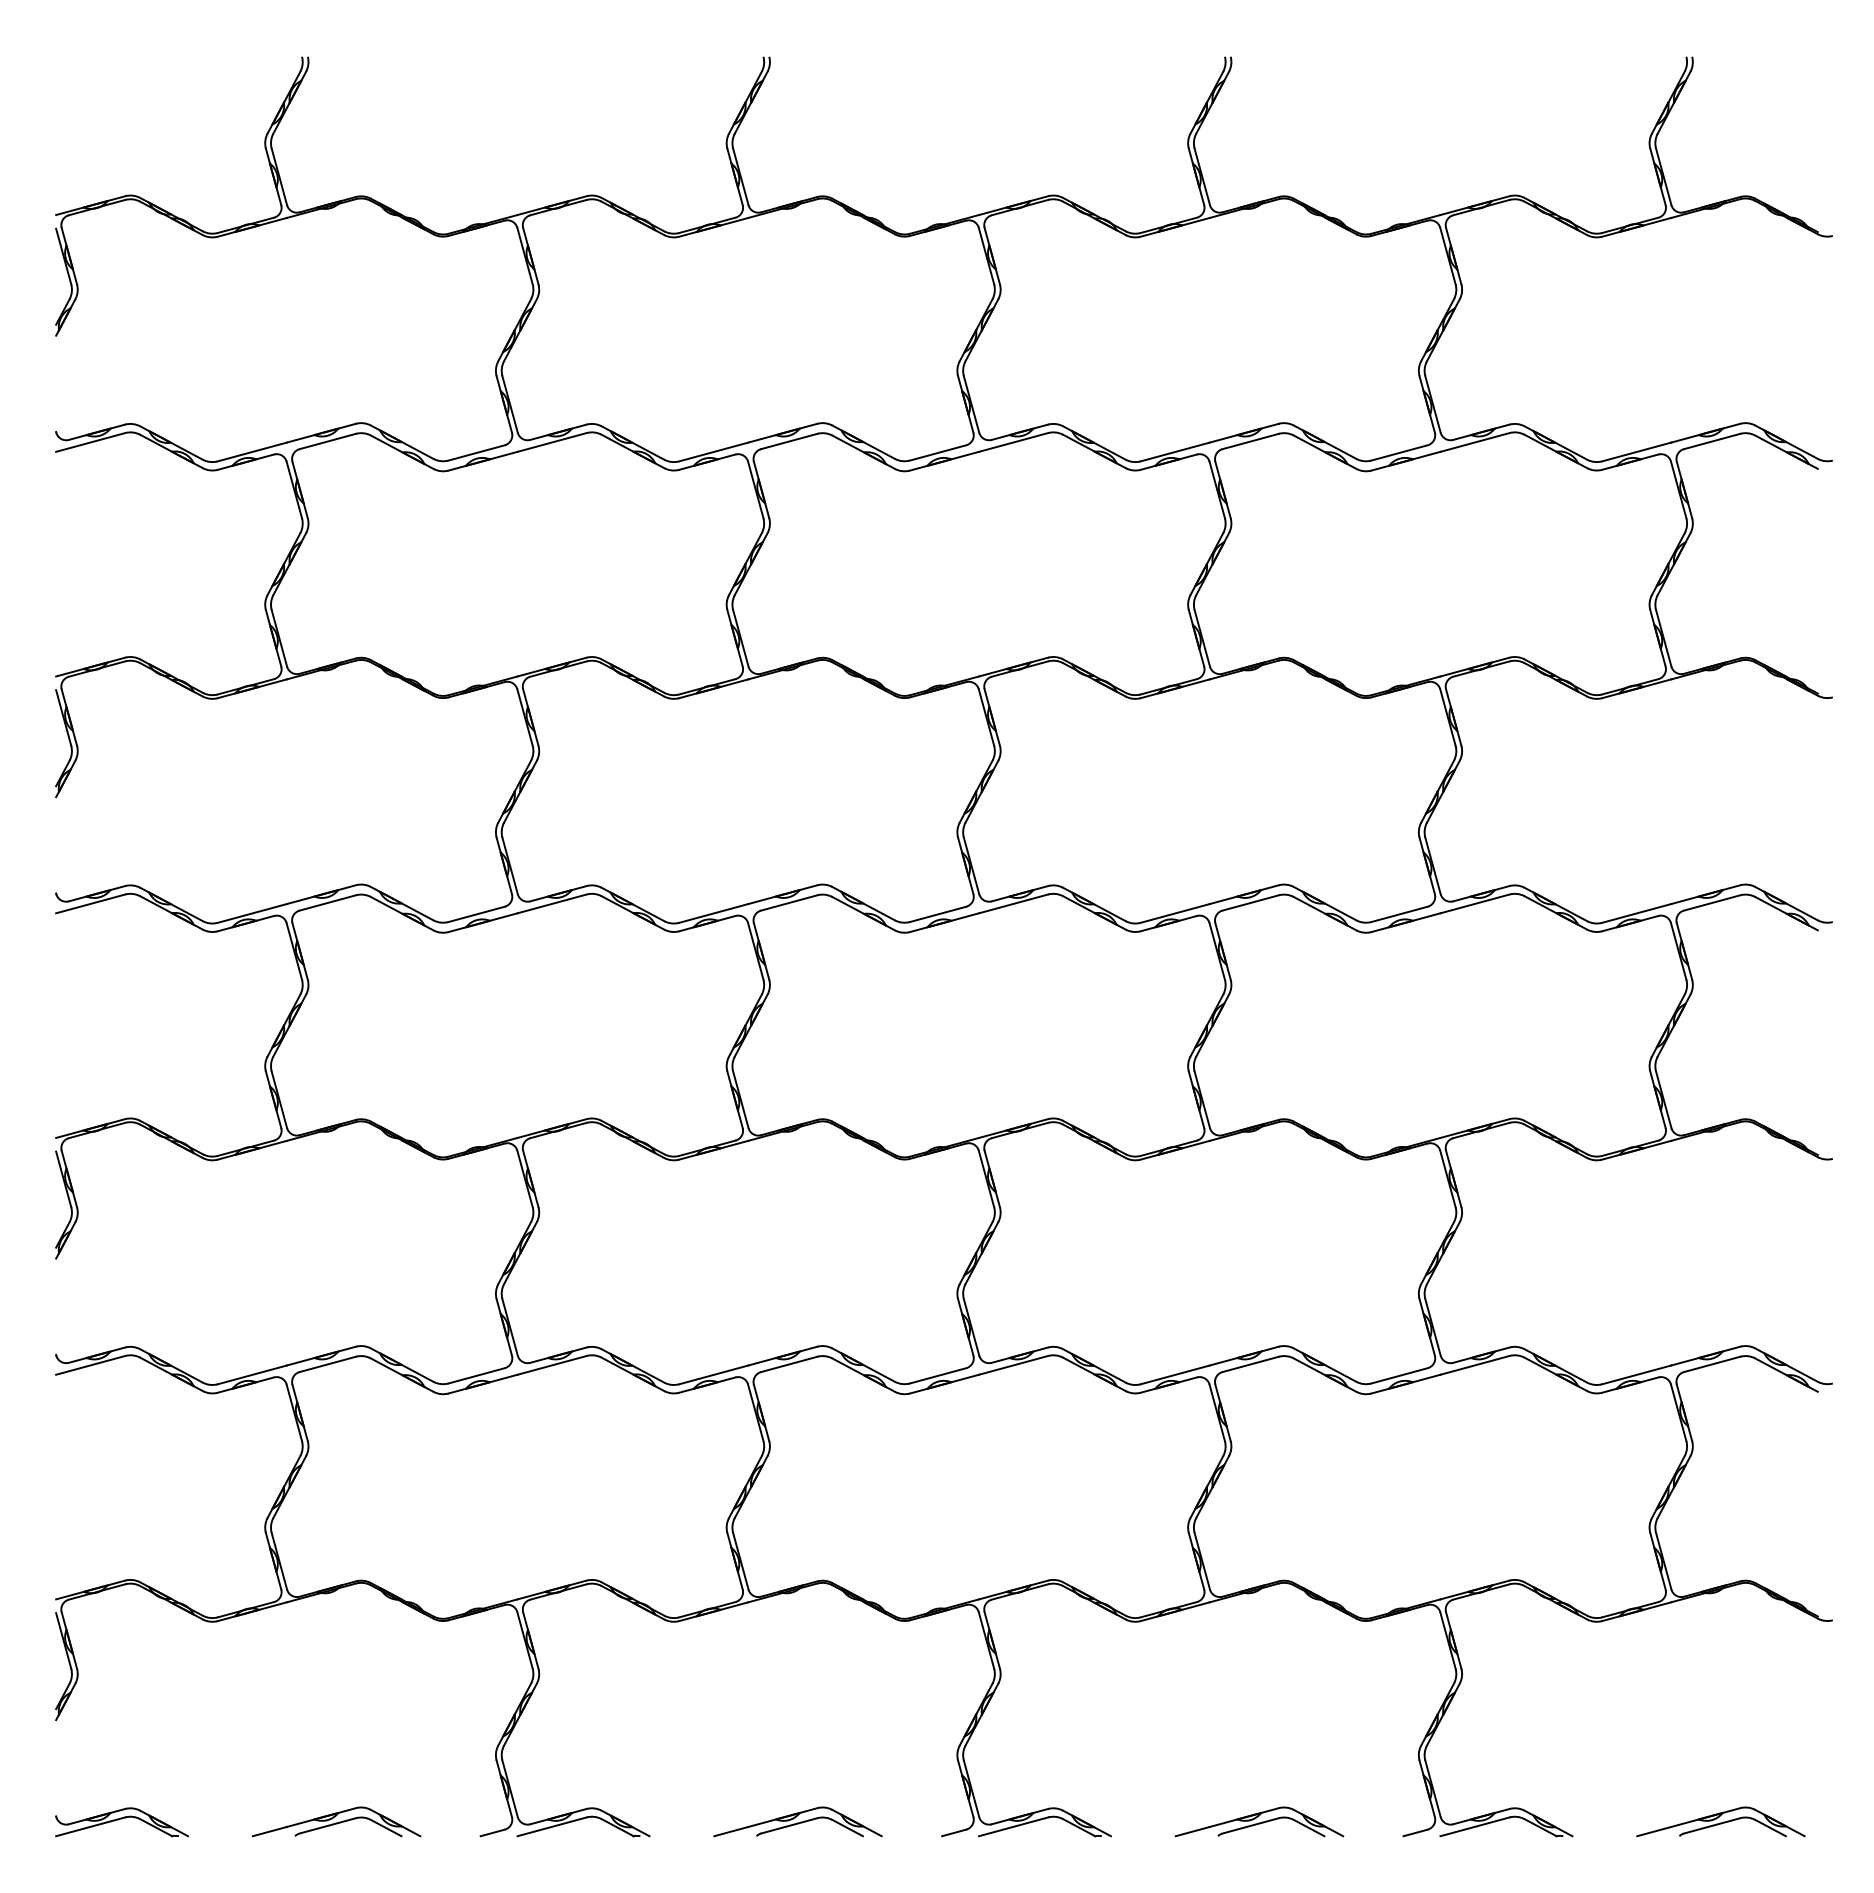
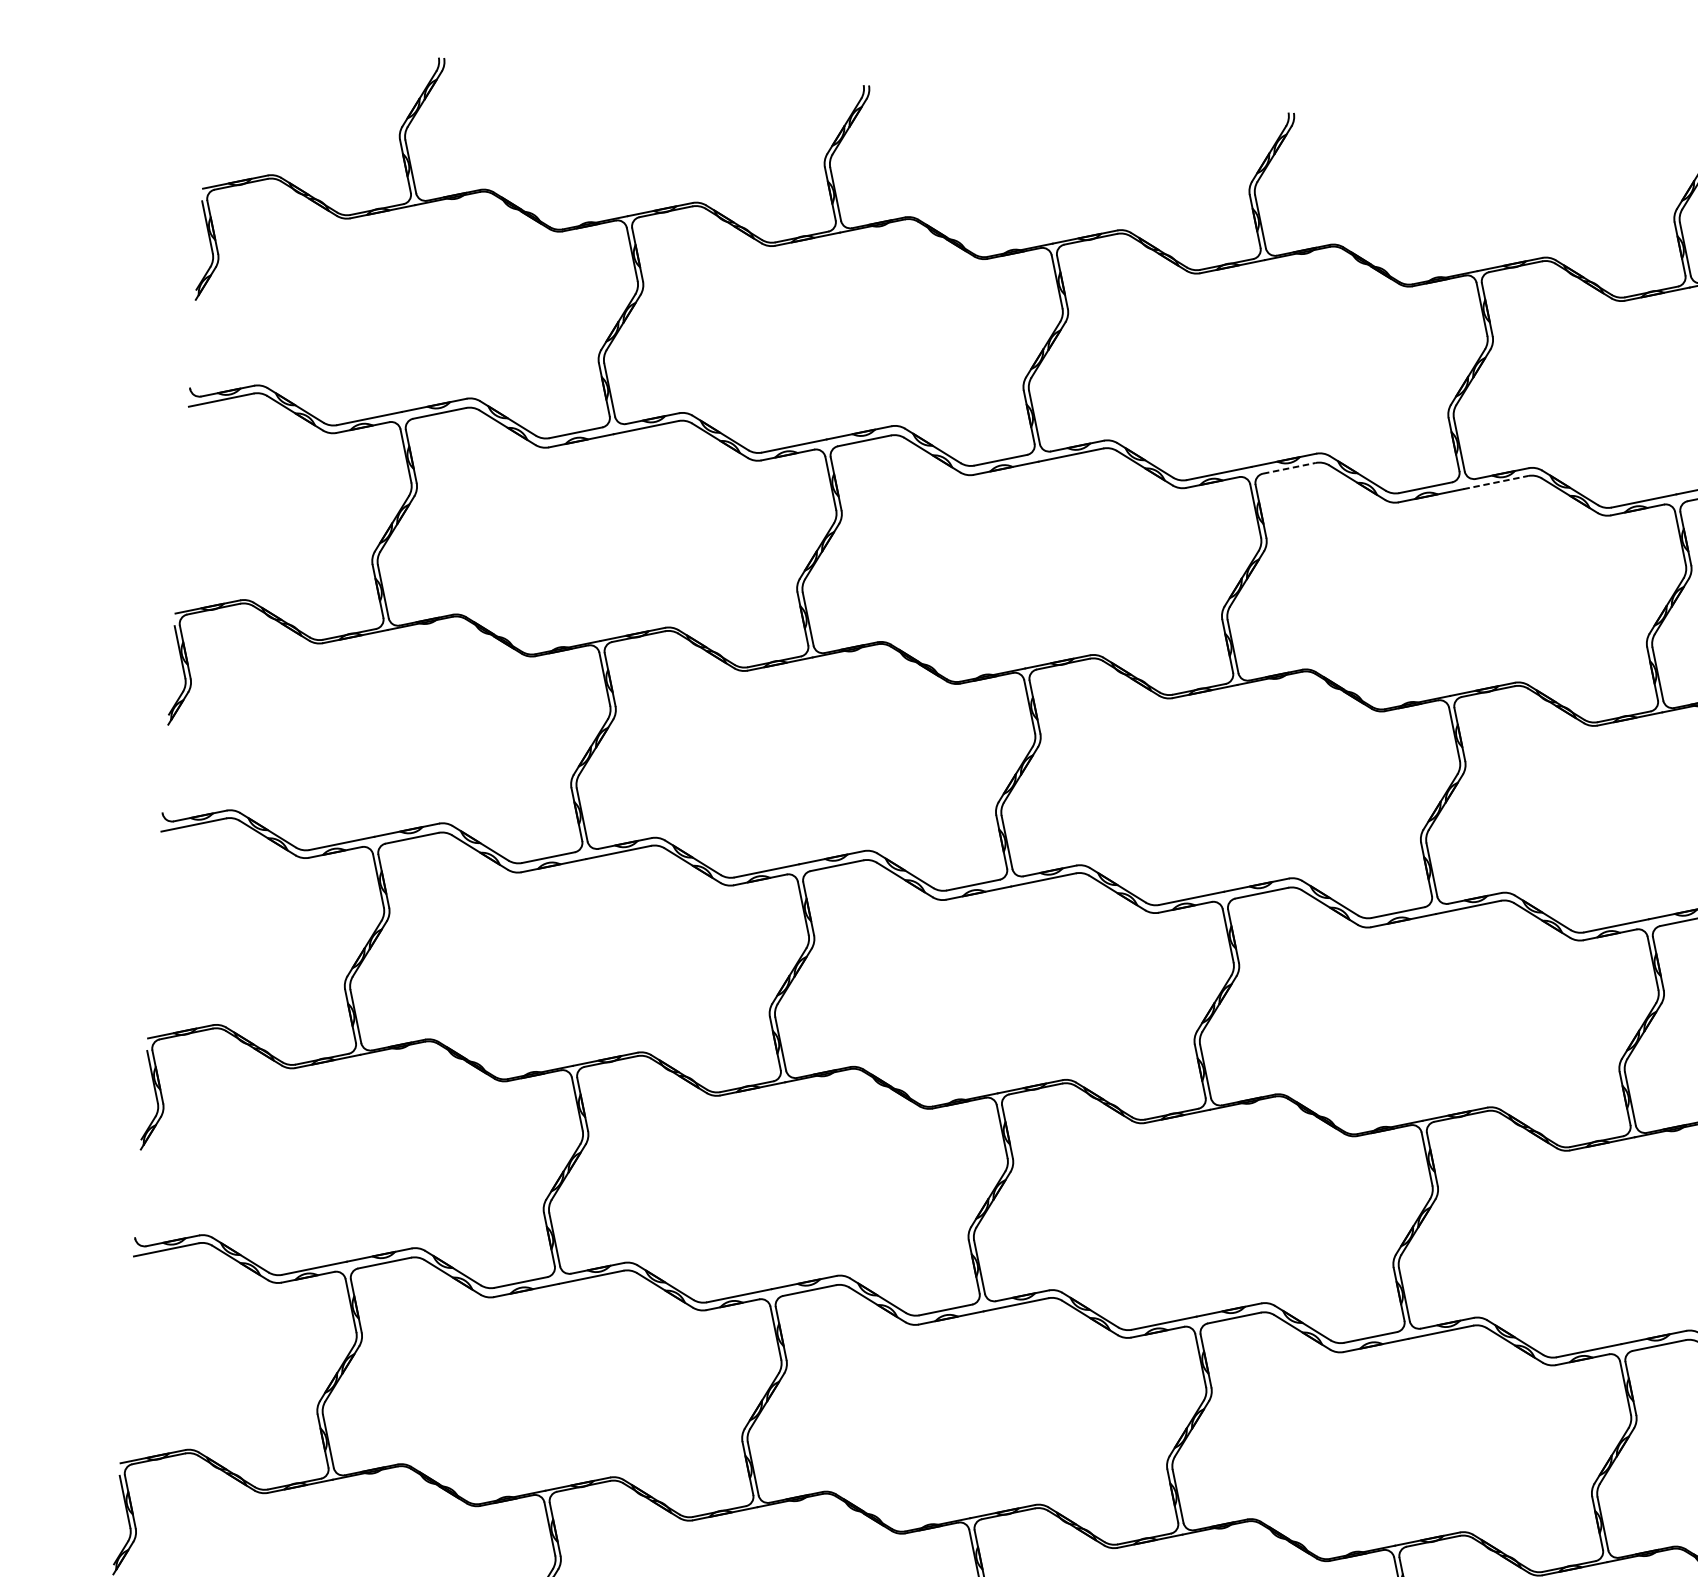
line: (1251, 441) -> (1290, 468), solid -> dashed
line: (1475, 442) -> (1496, 482), solid -> dashed

